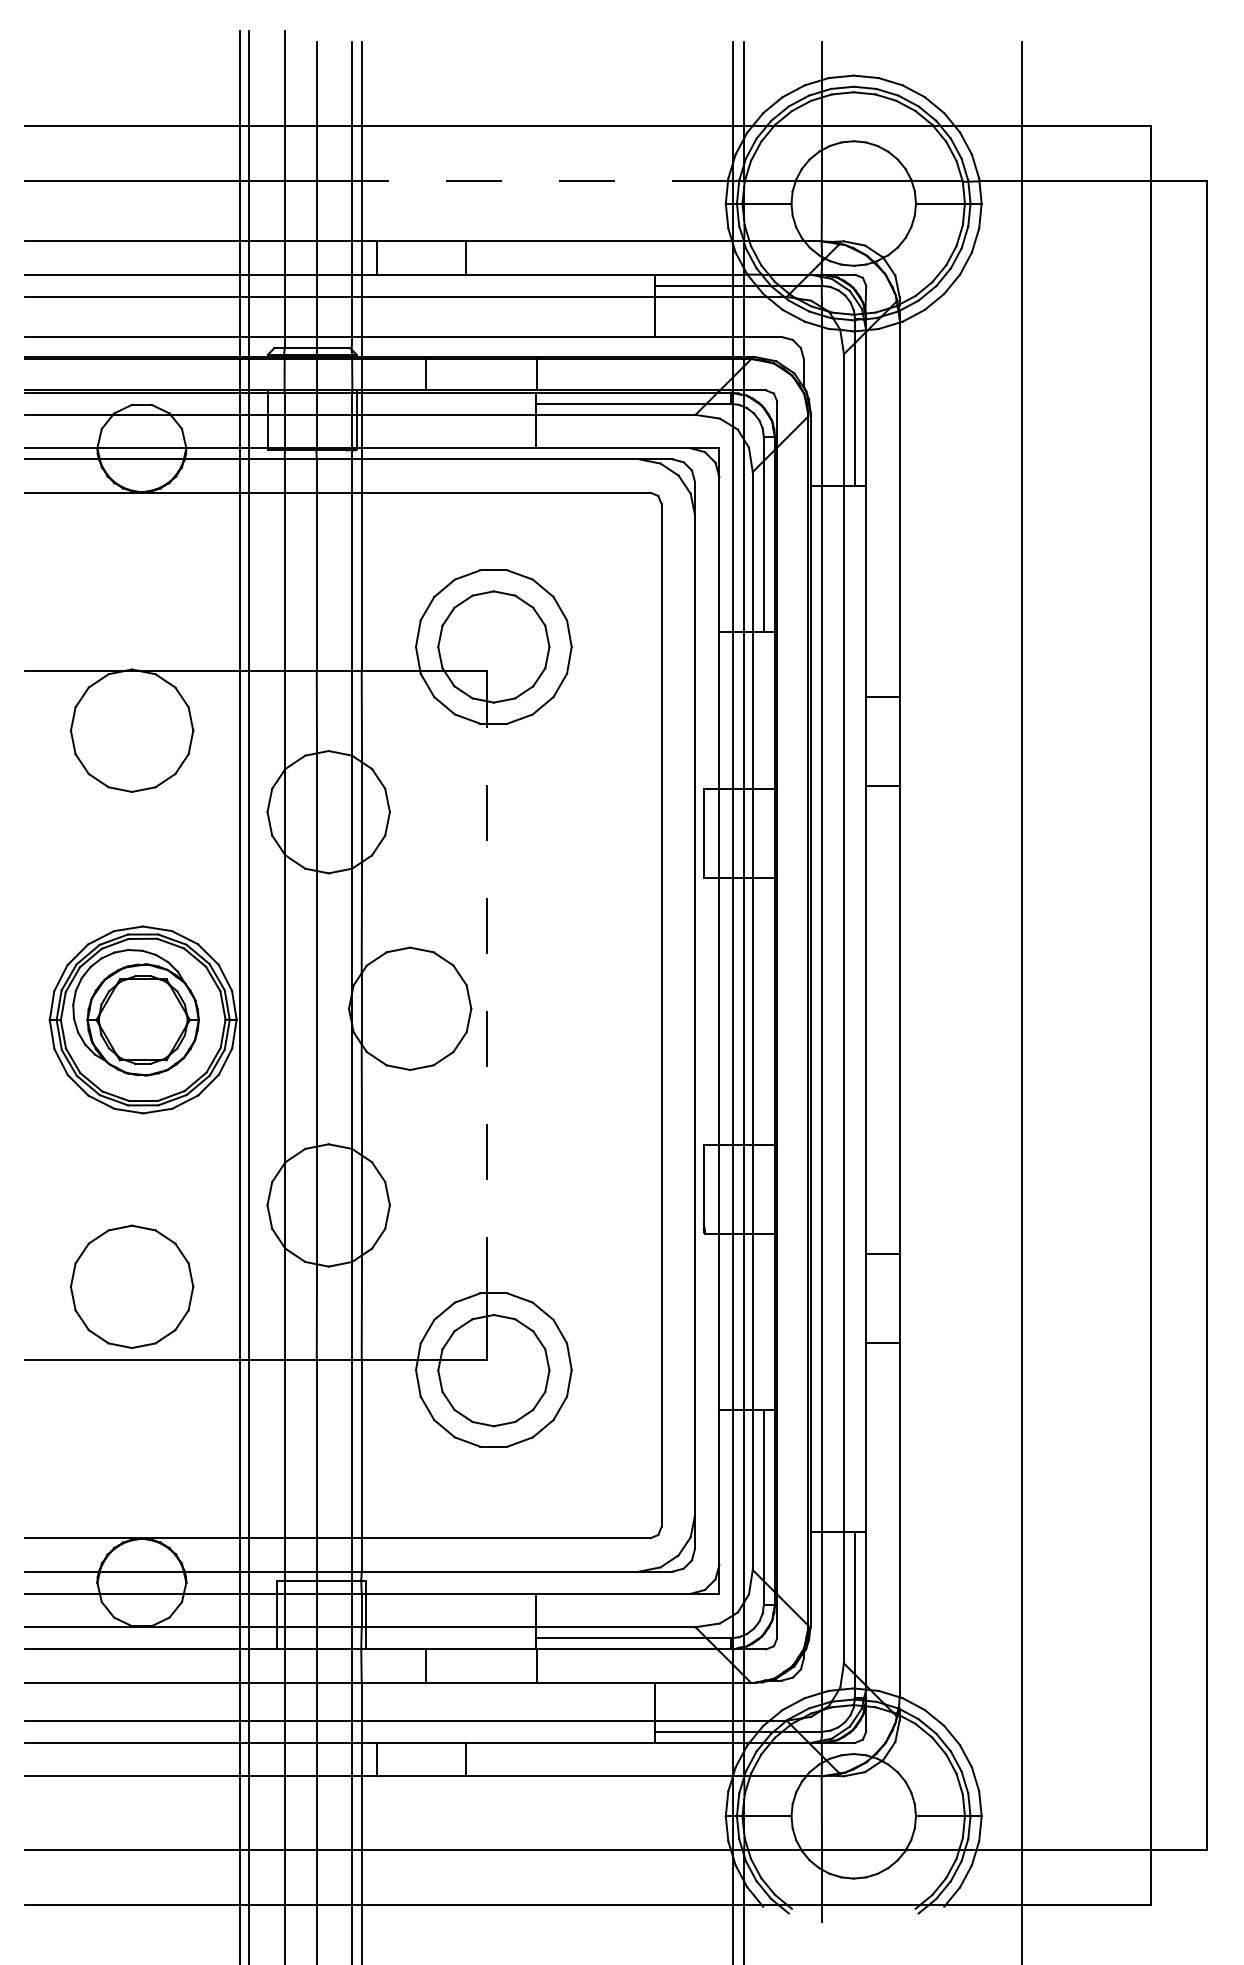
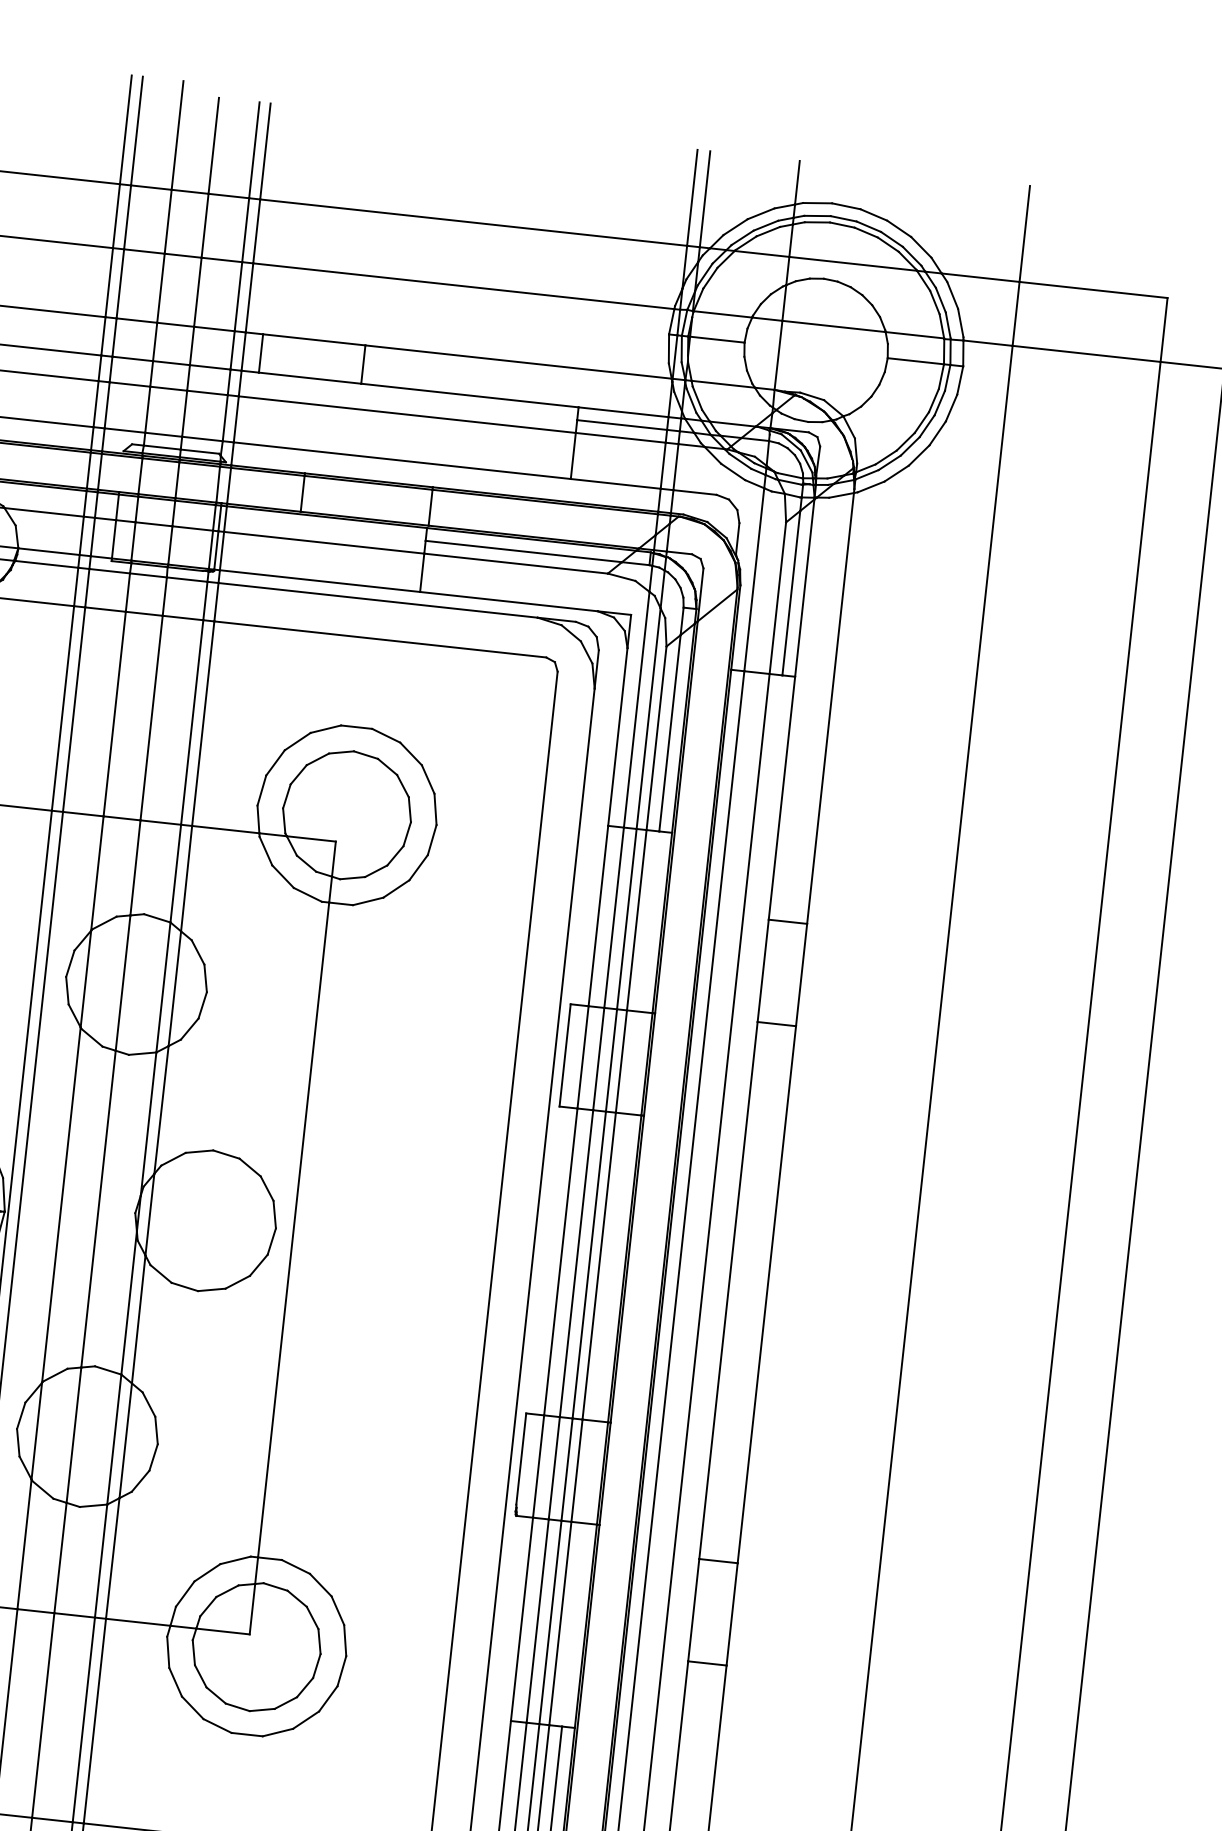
line: (544, 181) -> (463, 286), dashed -> solid
line: (486, 1008) -> (293, 1229), dashed -> solid

